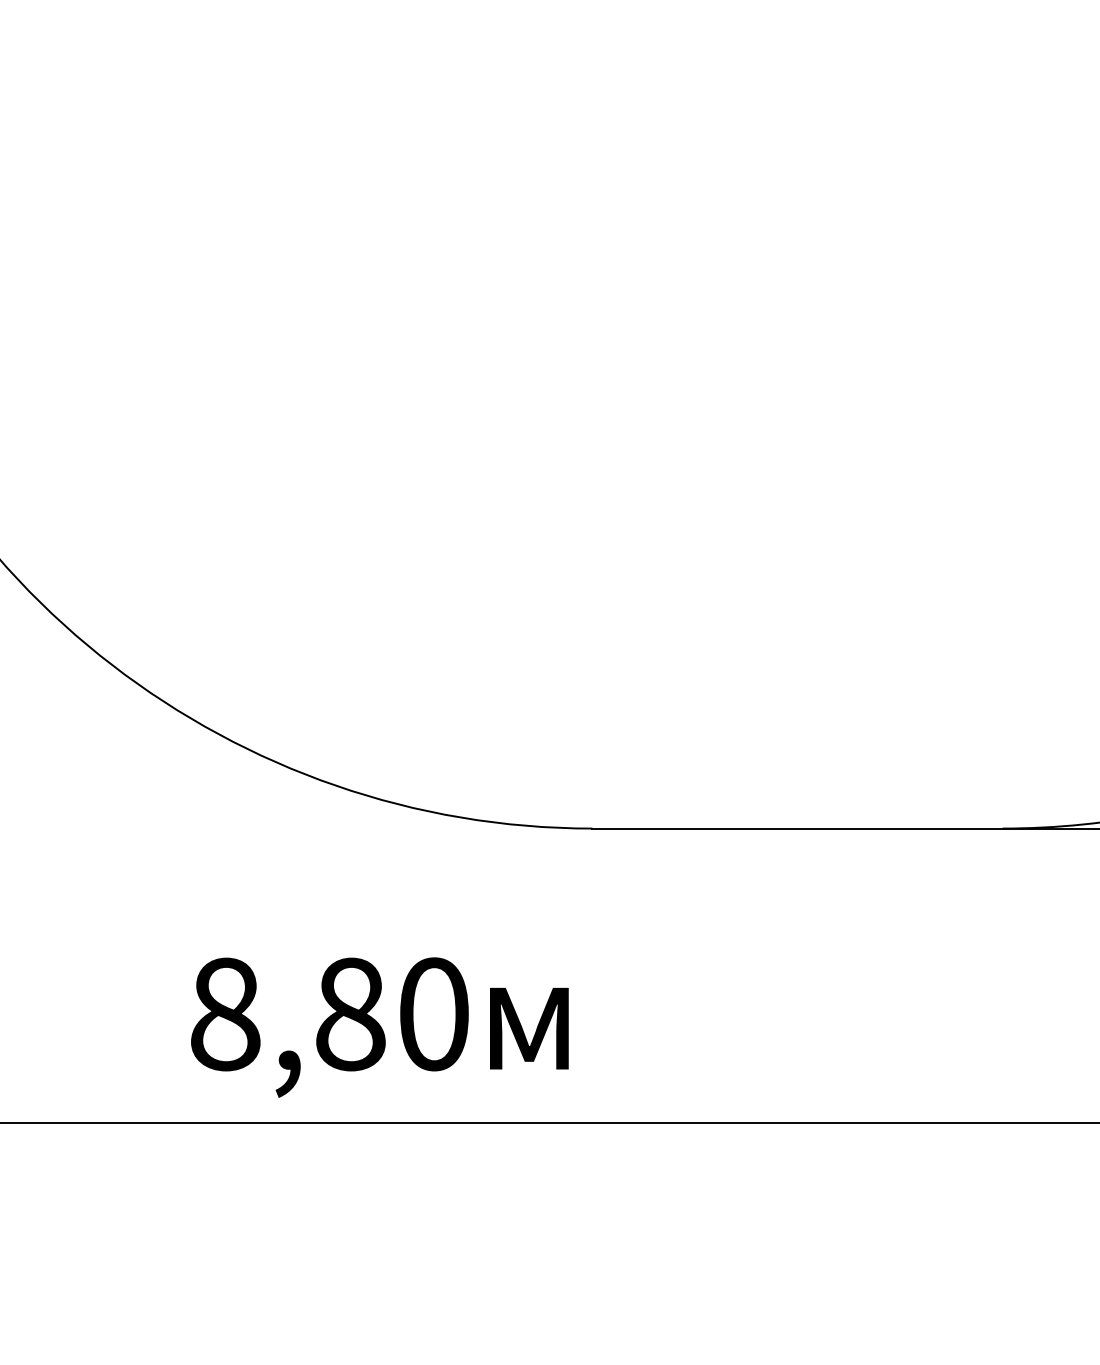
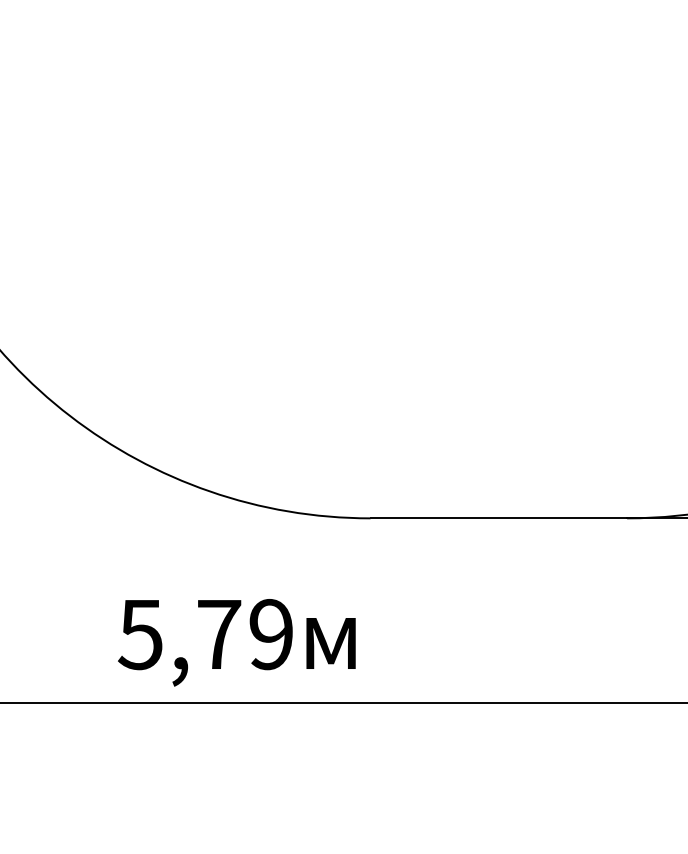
text: (328, 1014) -> (205, 634), 8,80 -> 5,79

